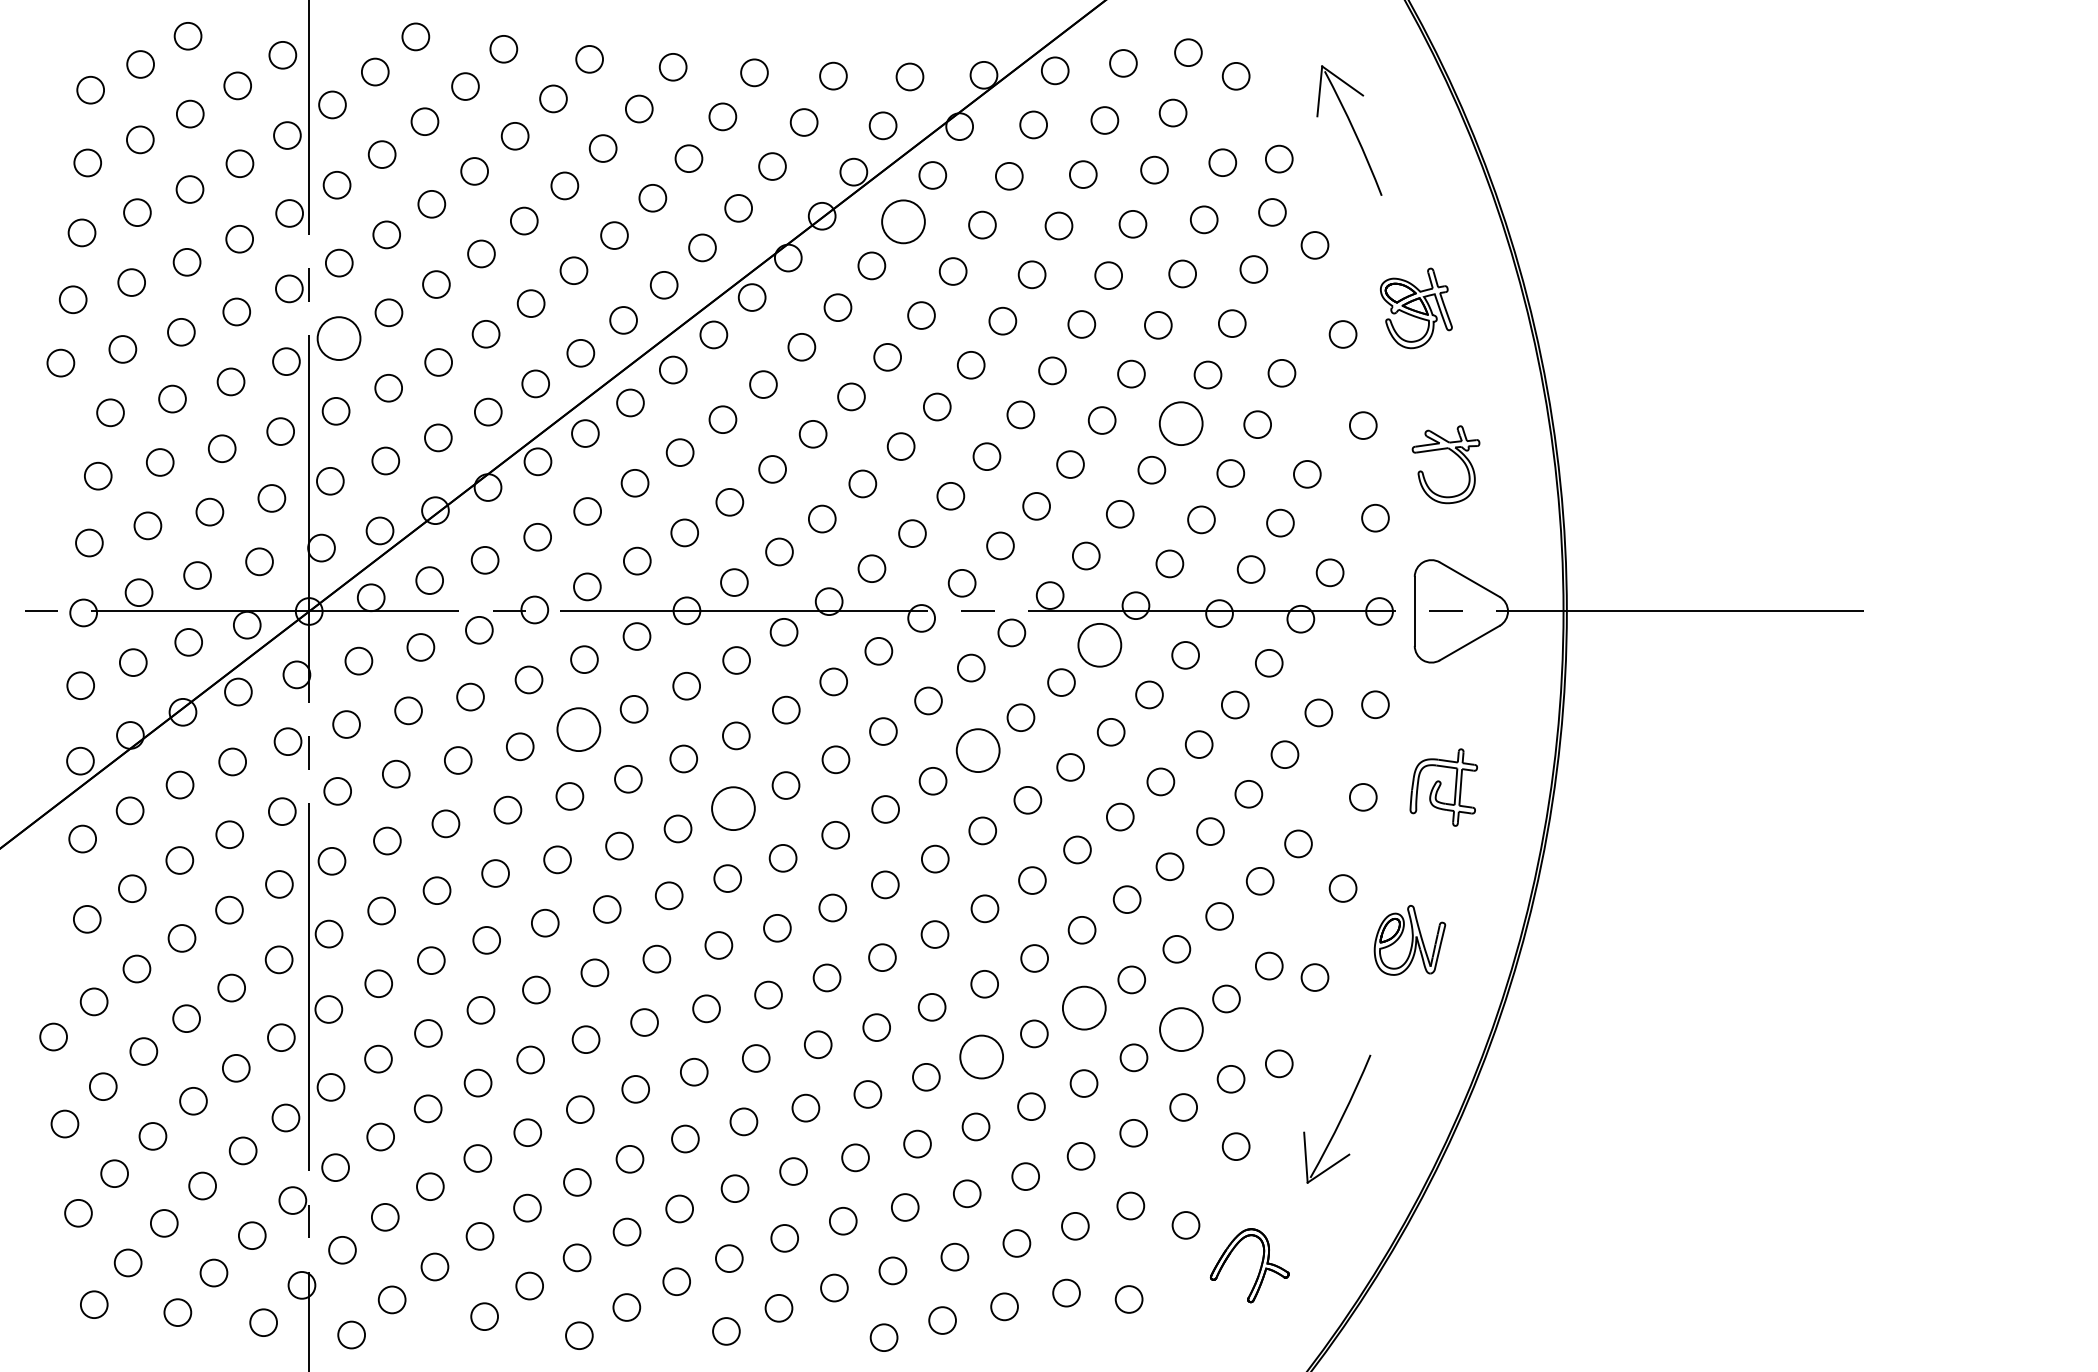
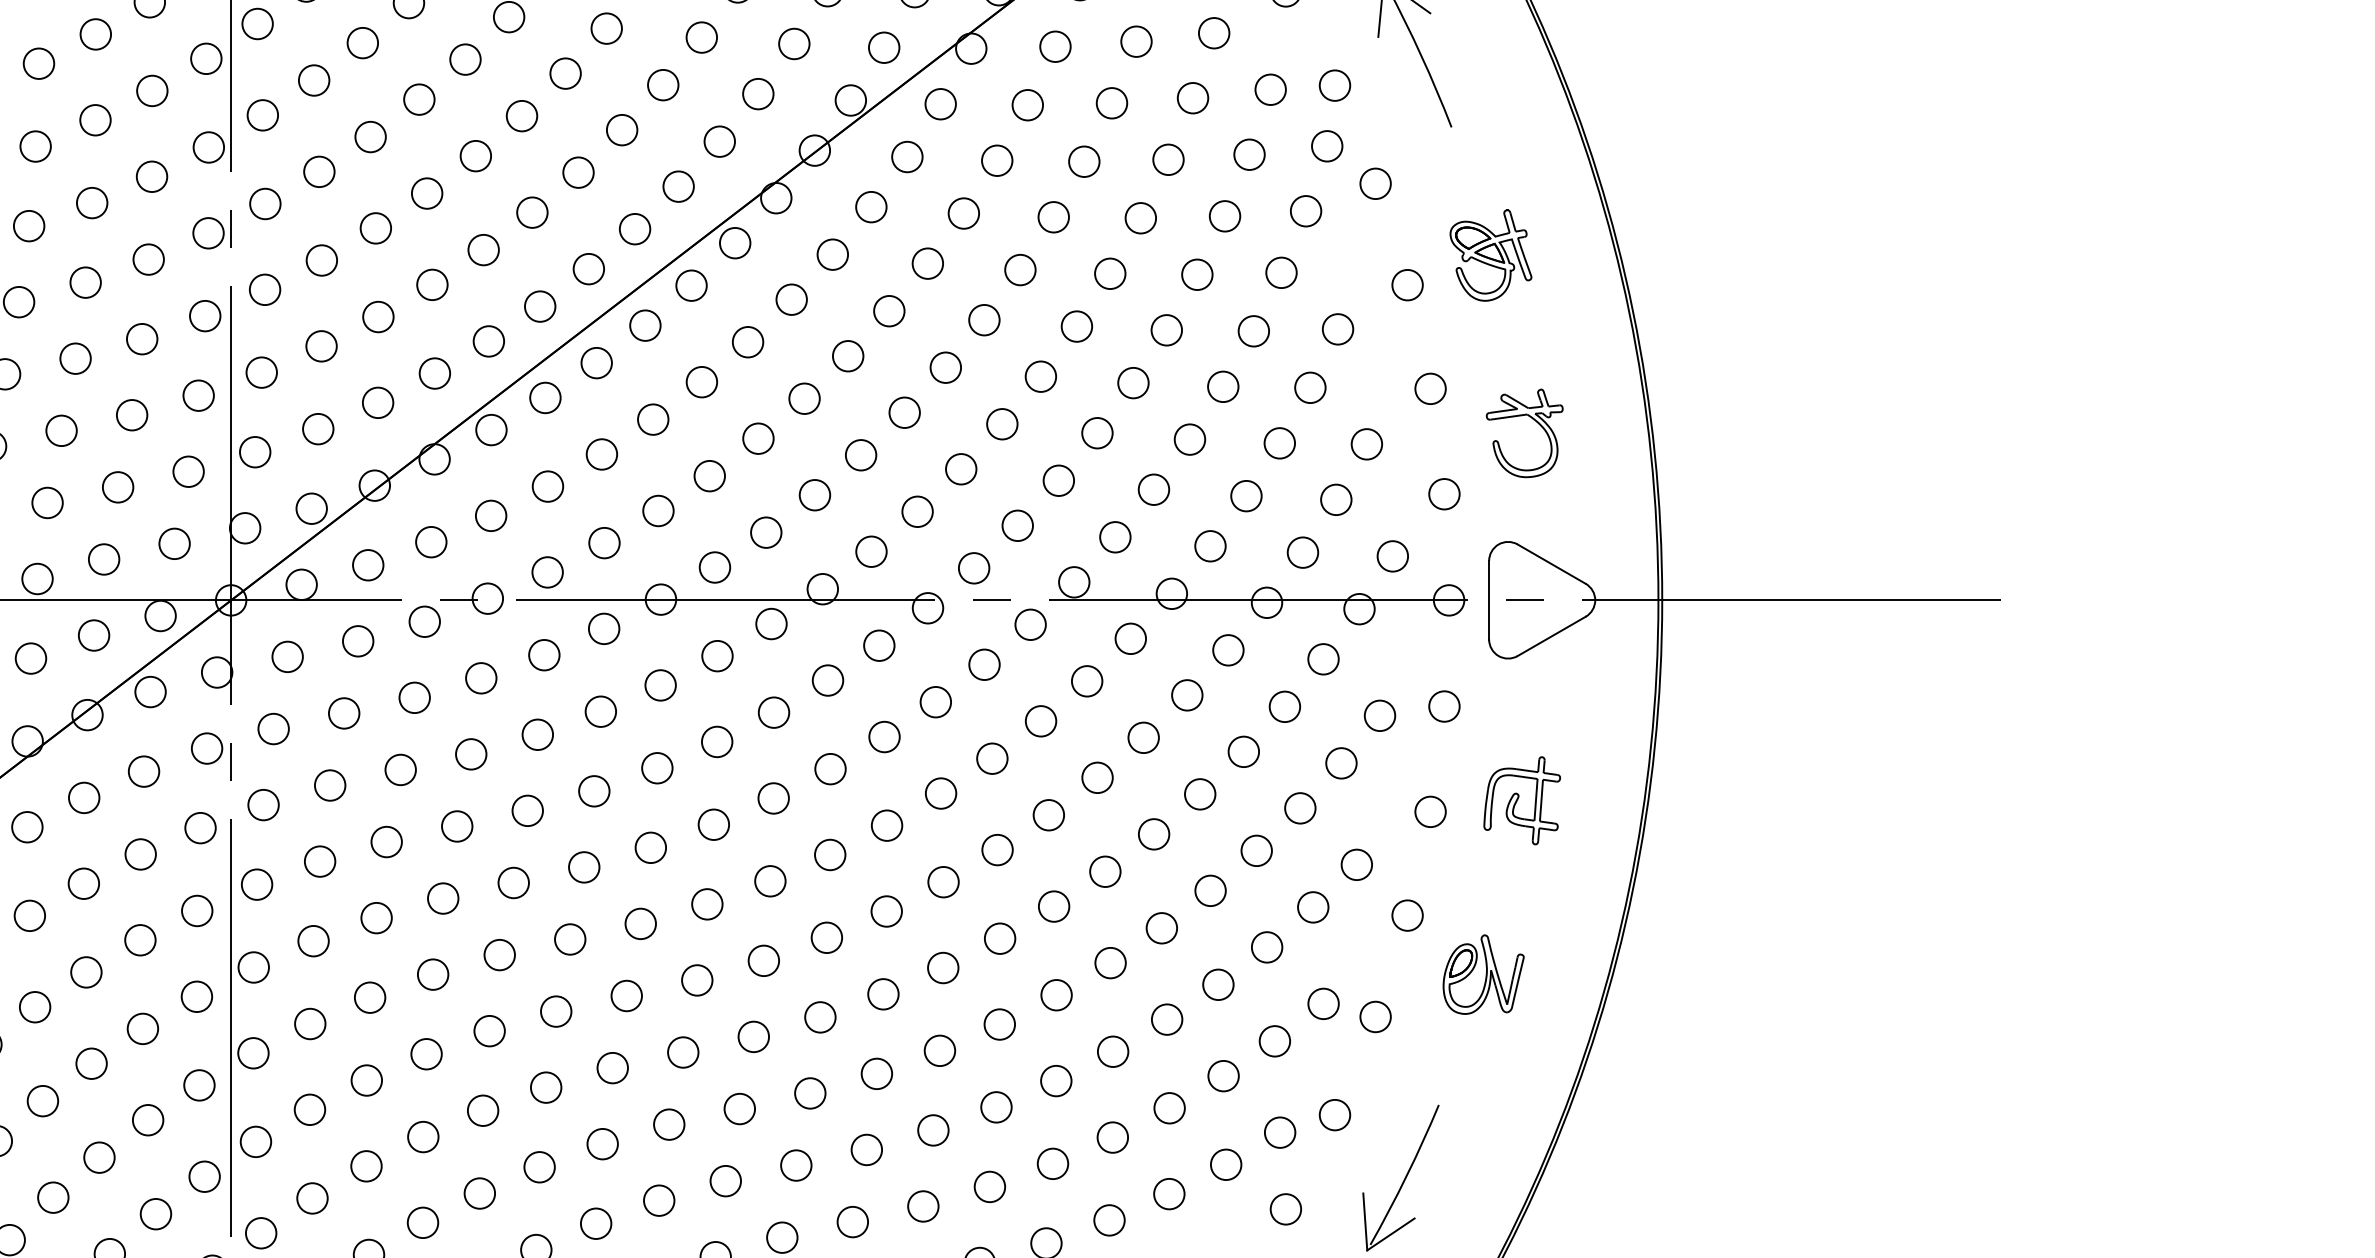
circle: (903, 221) -> (907, 156), size x0.62
circle: (338, 338) -> (264, 289), size x0.62
circle: (1180, 423) -> (1222, 386), size x0.62
circle: (1099, 644) -> (1130, 637), size x0.62
circle: (578, 729) -> (537, 734), size x0.62
circle: (977, 750) -> (991, 758), size x0.62
circle: (733, 808) -> (713, 824), size x0.62
circle: (1083, 1007) -> (1112, 1051), size x0.62
circle: (1181, 1029) -> (1223, 1076), size x0.62
circle: (981, 1056) -> (996, 1106), size x0.62

